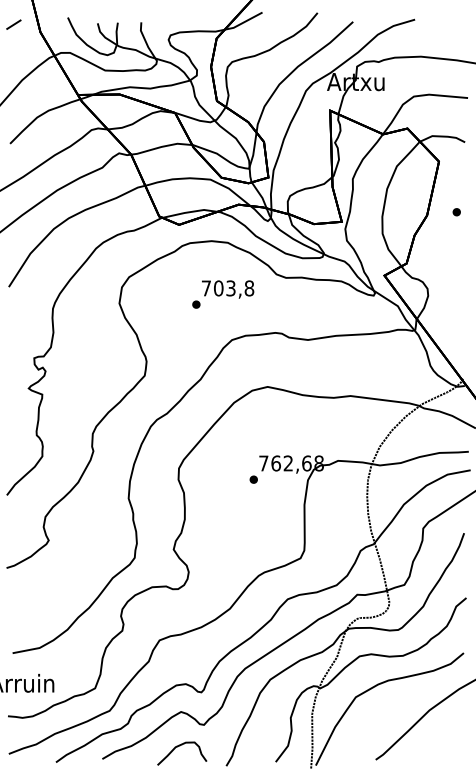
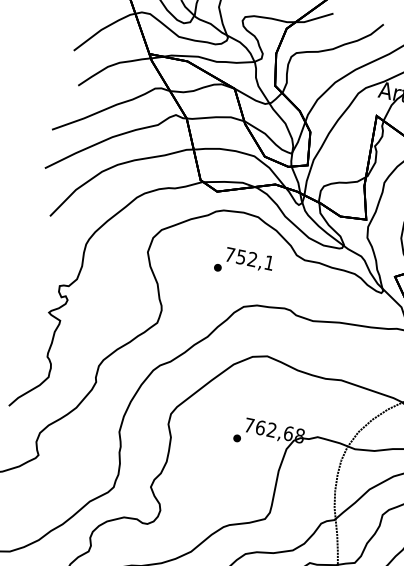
text: (234, 288) -> (255, 260), 703,8 -> 752,1

